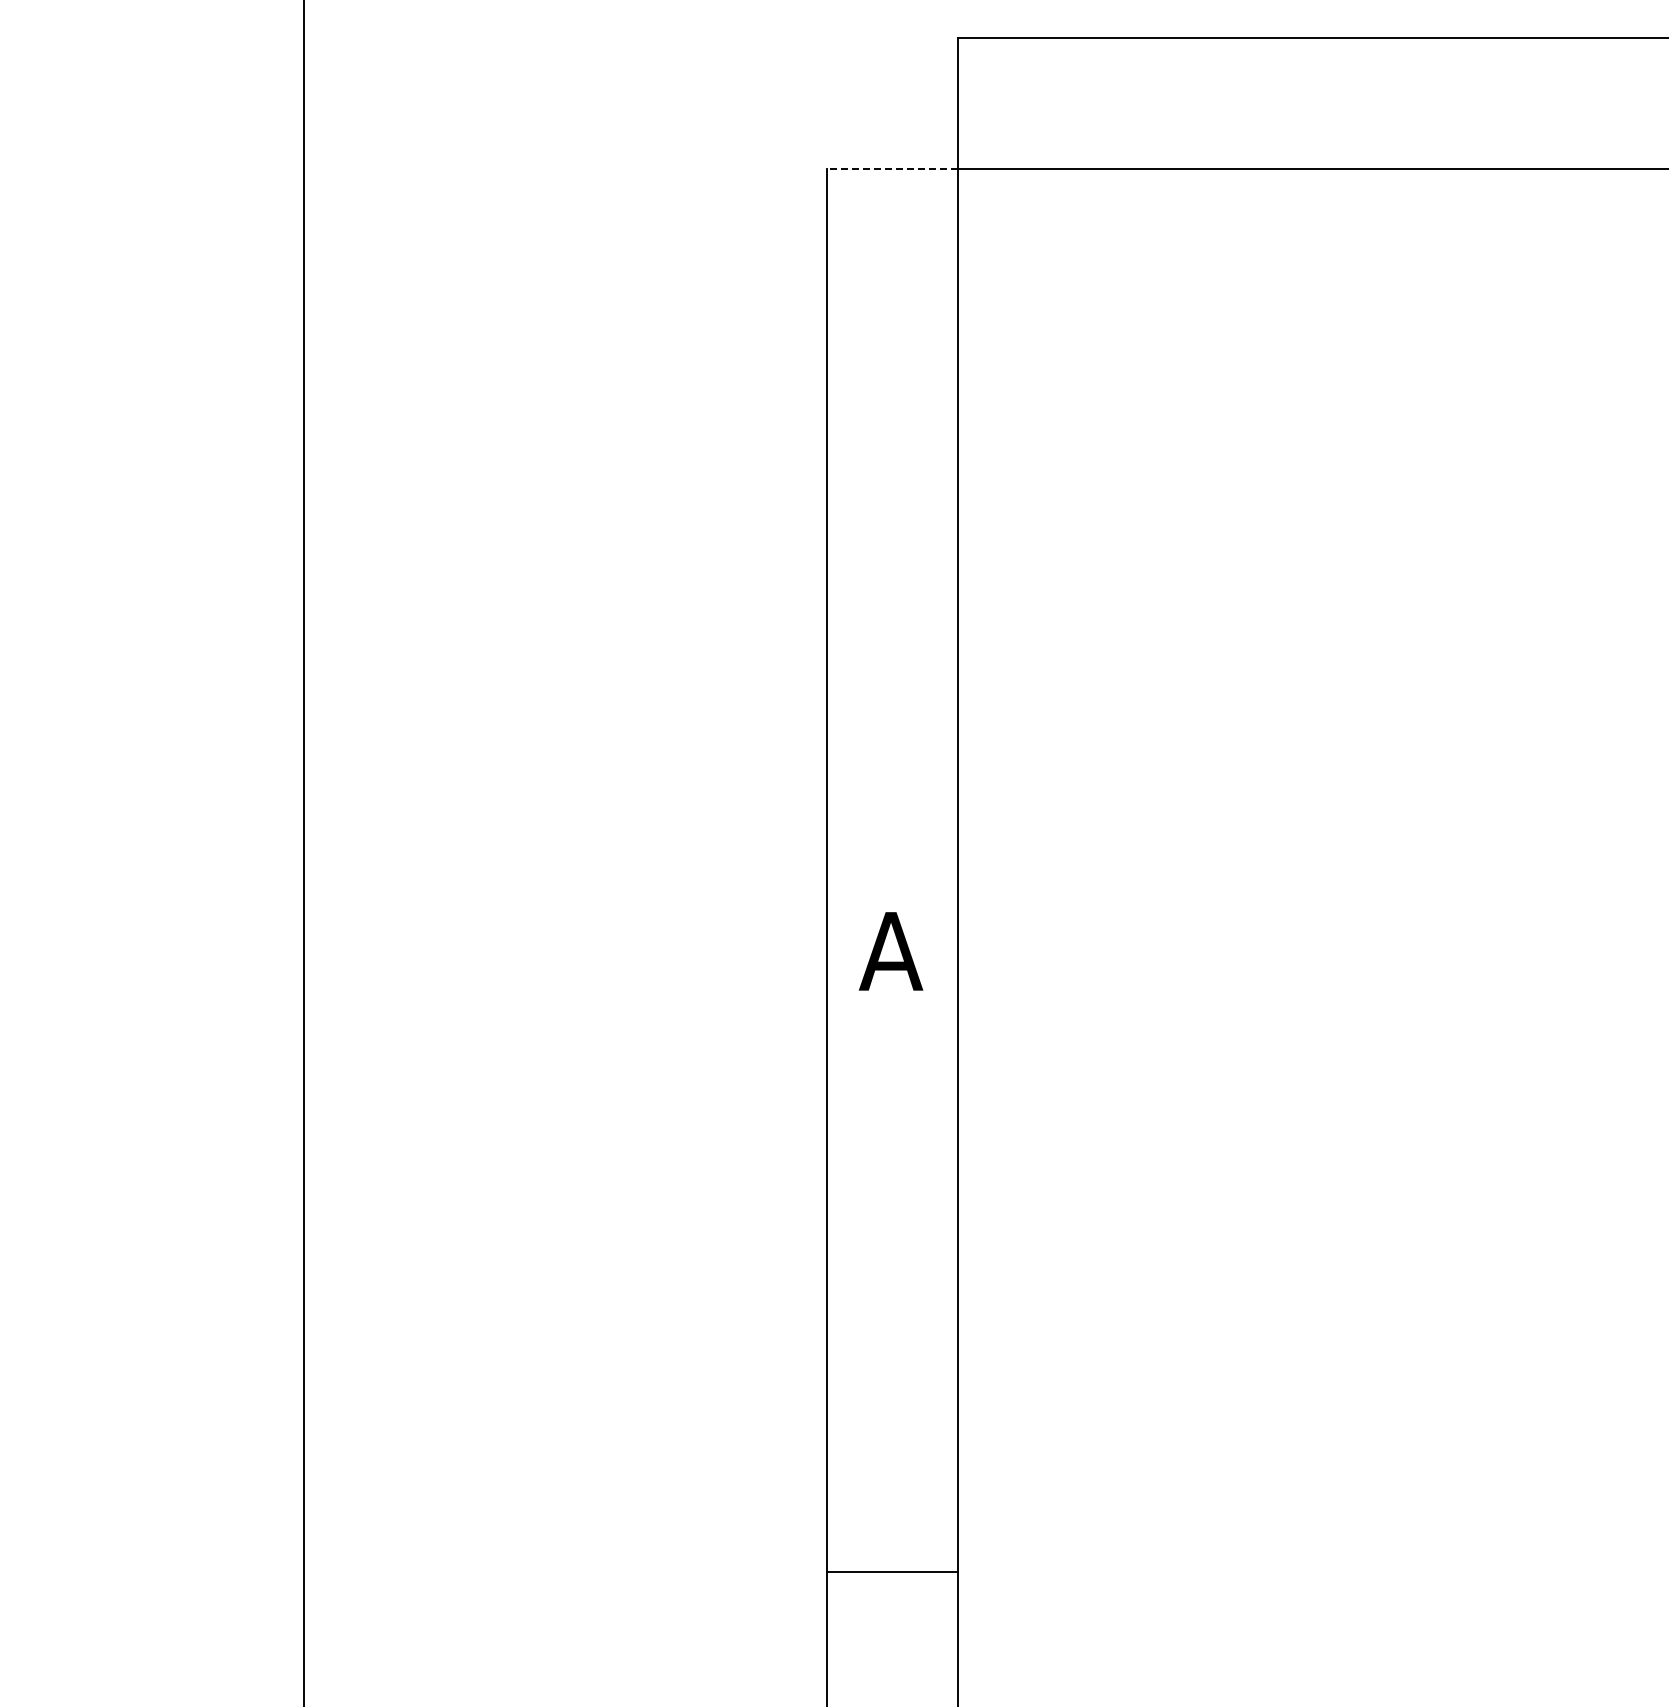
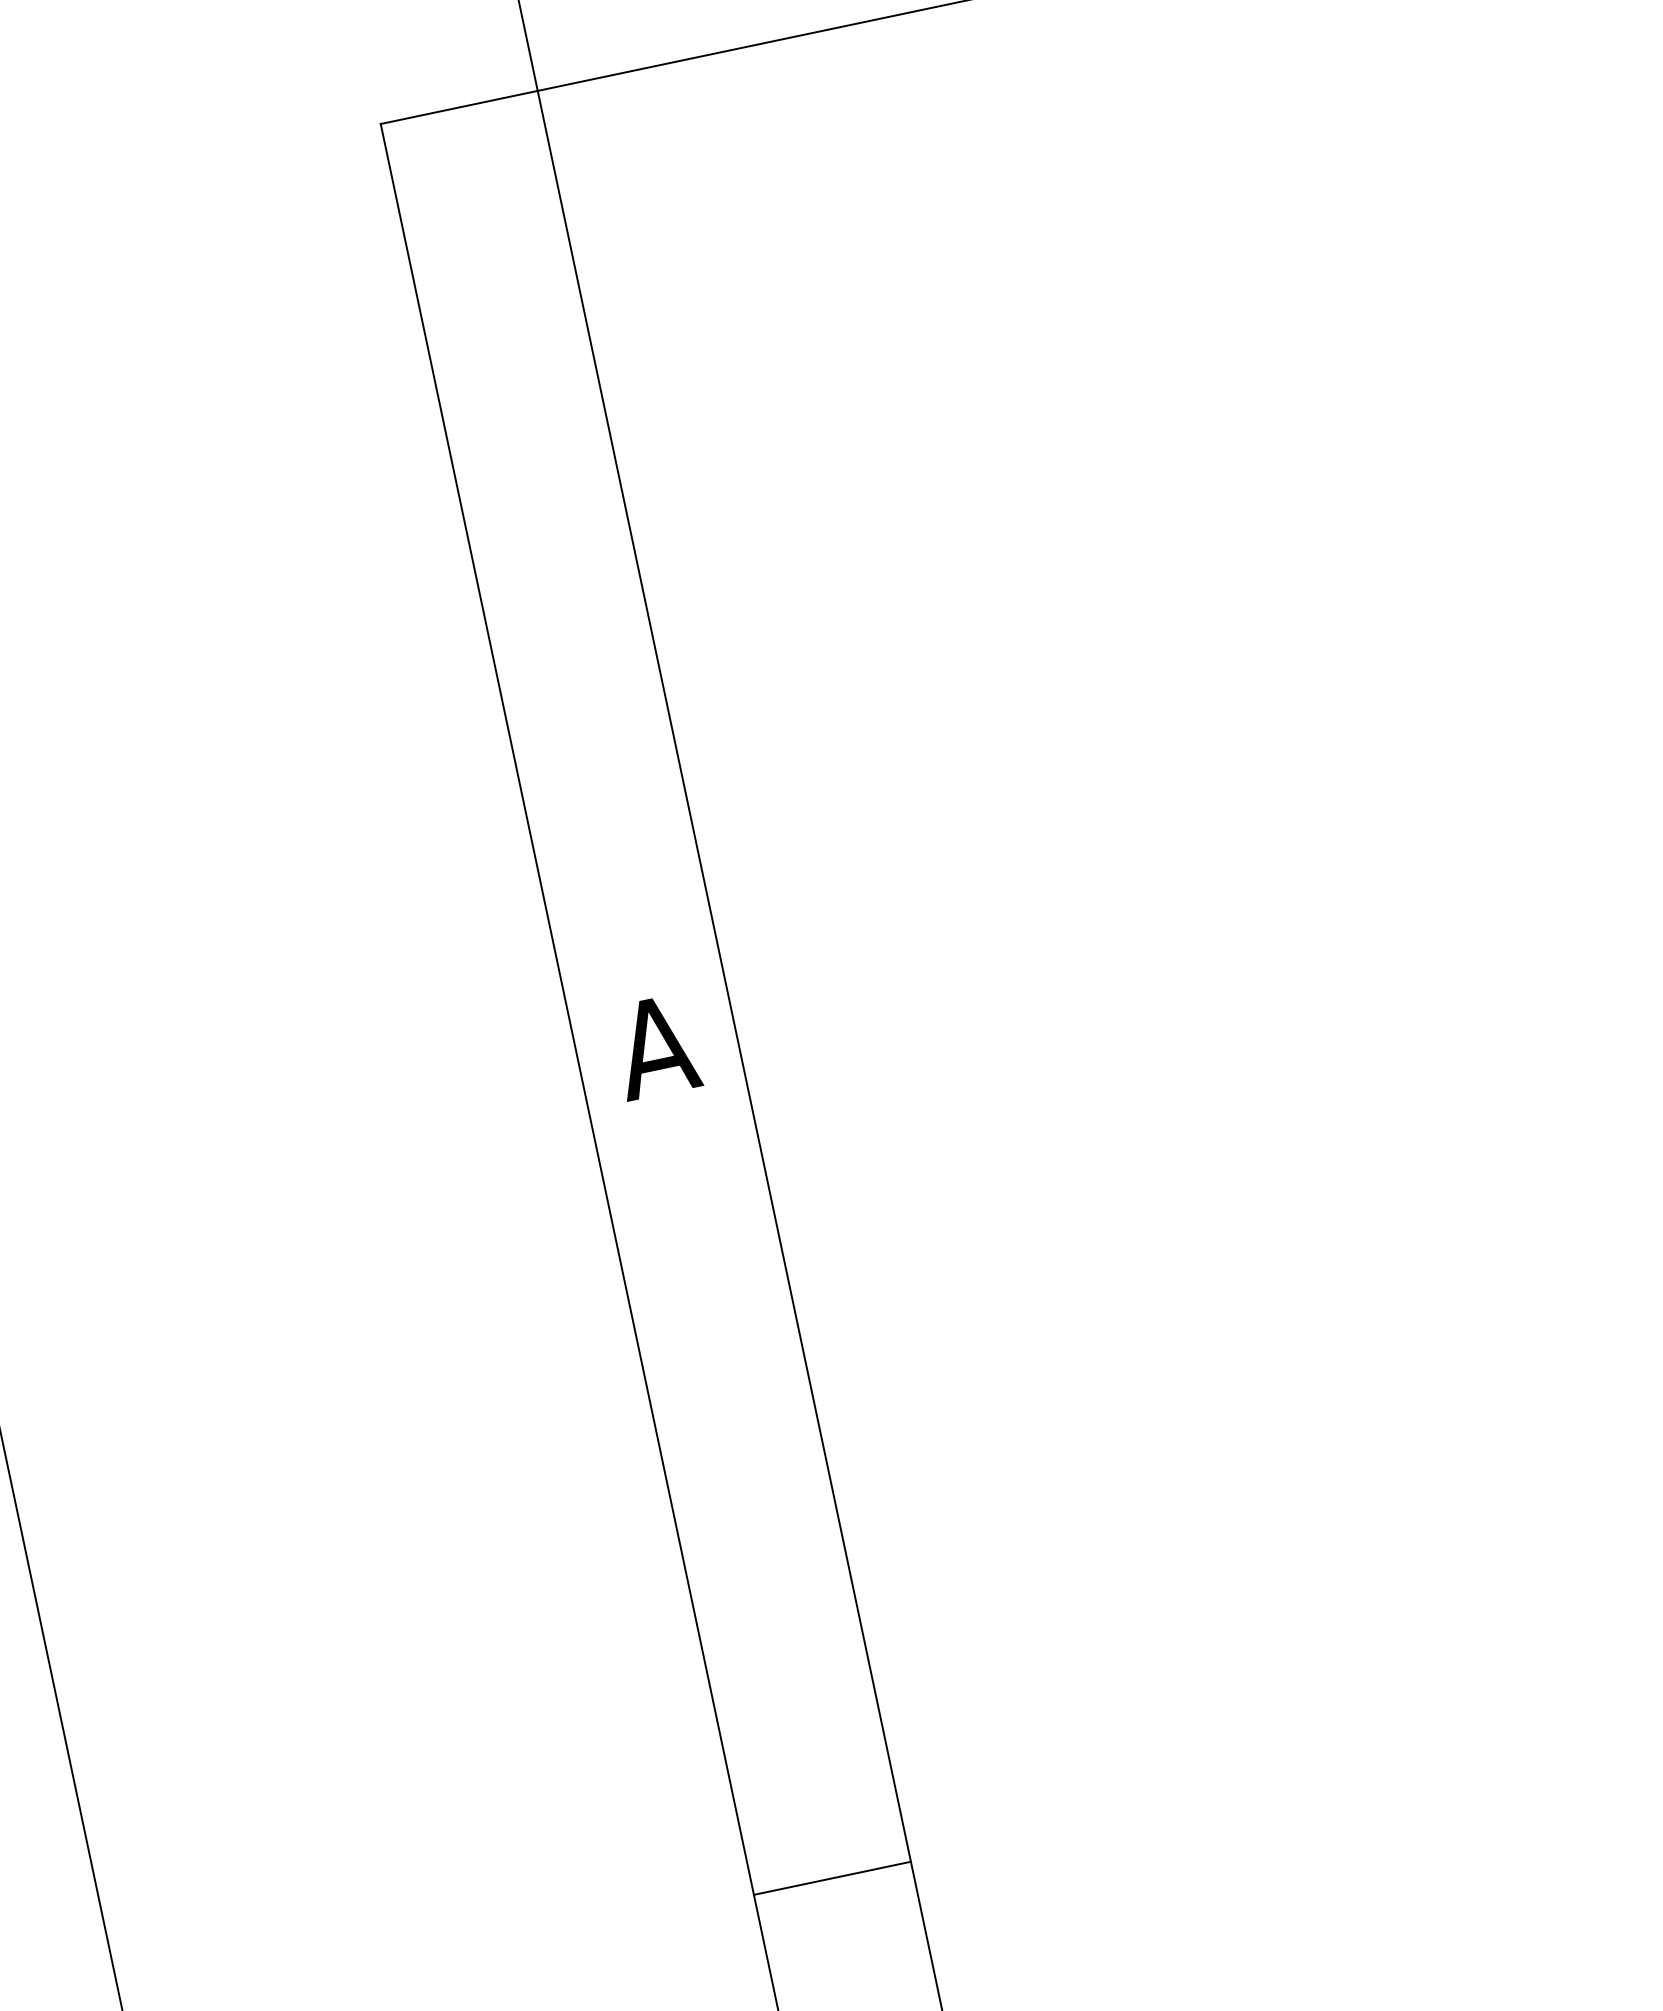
line: (891, 168) -> (458, 107), dashed -> solid
line: (891, 1571) -> (831, 1878), moved

